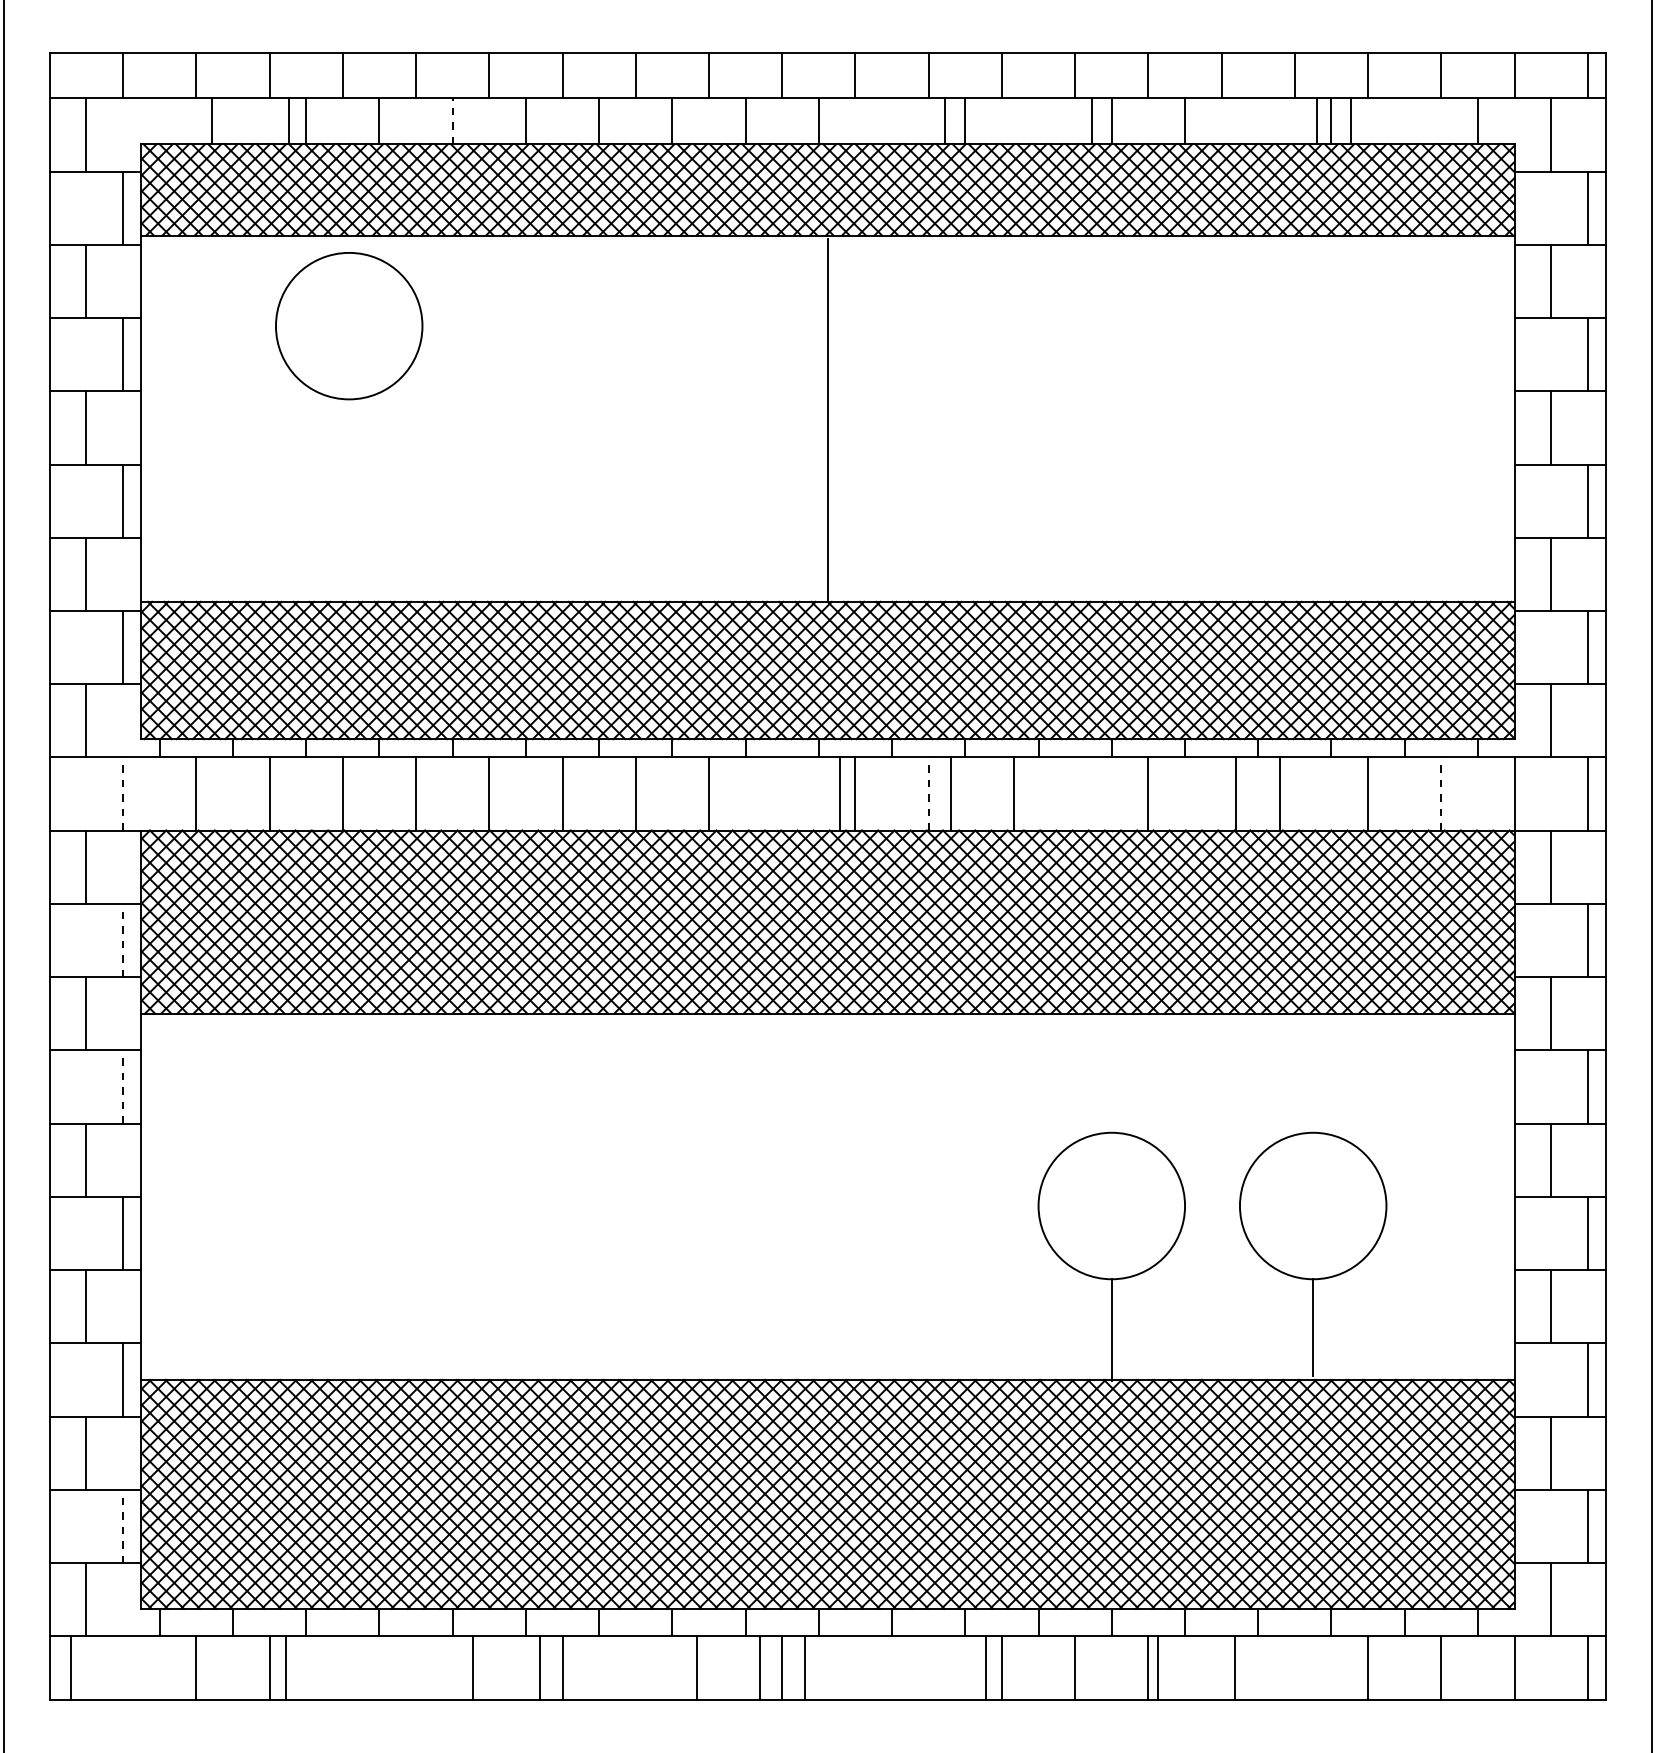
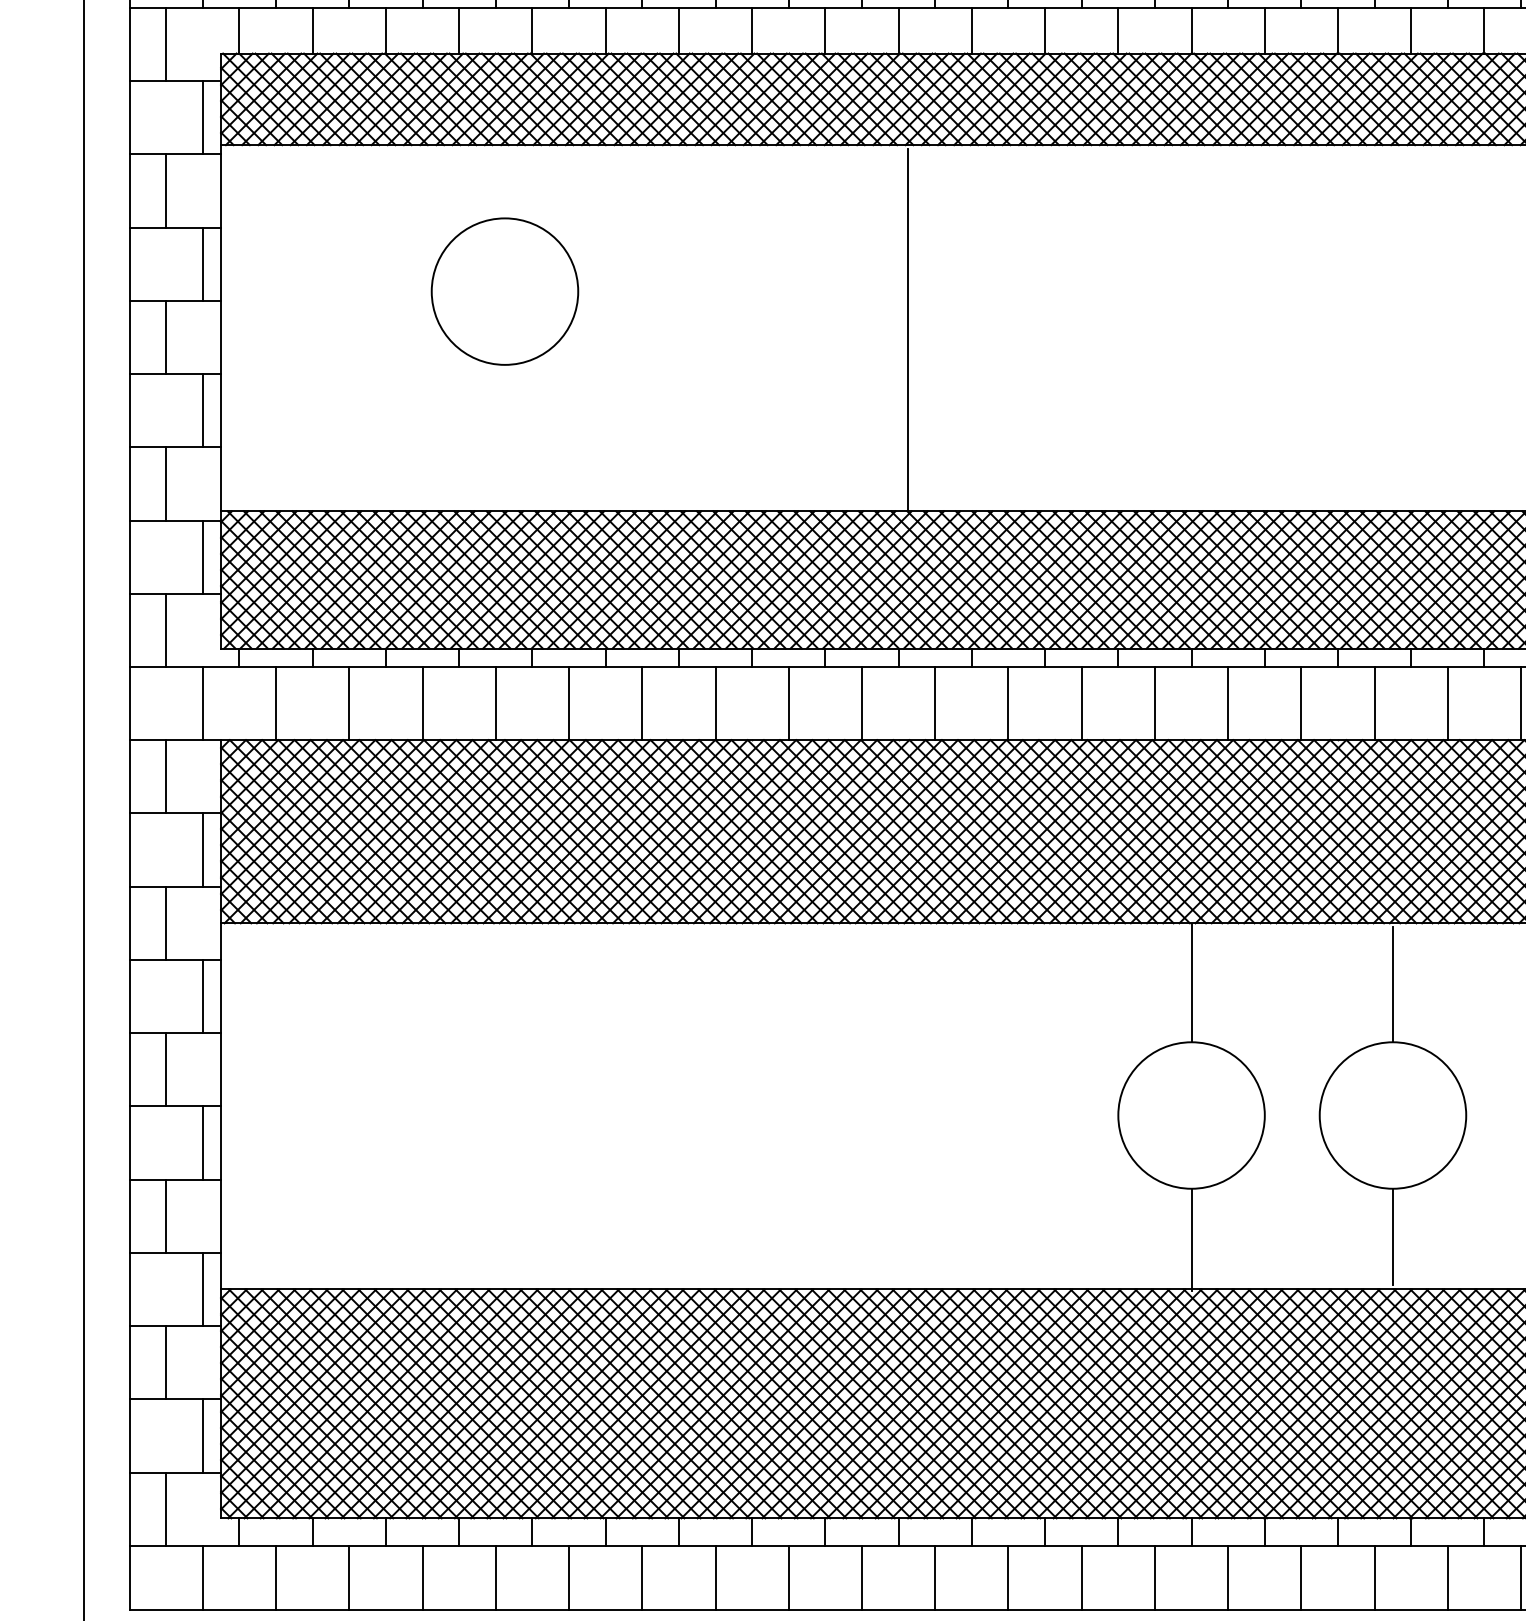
line: (211, 121) -> (239, 31), moved
line: (288, 121) -> (312, 31), moved
line: (452, 121) -> (532, 31), dashed -> solid
line: (945, 121) -> (972, 31), moved
line: (1091, 121) -> (1118, 31), moved
line: (1317, 121) -> (1338, 31), moved
line: (1350, 121) -> (1484, 31), moved
circle: (349, 326) -> (505, 292), moved
line: (840, 793) -> (862, 703), moved
line: (950, 793) -> (1081, 703), moved
line: (1014, 793) -> (1155, 703), moved
line: (1235, 793) -> (1374, 703), moved
line: (1279, 793) -> (1301, 703), moved
line: (123, 794) -> (203, 704), dashed -> solid
line: (928, 794) -> (1008, 704), dashed -> solid
line: (1441, 794) -> (1521, 704), dashed -> solid
line: (123, 940) -> (203, 850), dashed -> solid
line: (1111, 1073) -> (1191, 983), added
line: (1313, 1074) -> (1393, 984), added
line: (123, 1087) -> (203, 997), dashed -> solid
line: (123, 1526) -> (203, 1436), dashed -> solid
line: (71, 1668) -> (203, 1578), moved
line: (285, 1668) -> (422, 1578), moved
line: (473, 1668) -> (496, 1578), moved
line: (540, 1668) -> (569, 1578), moved
line: (696, 1668) -> (715, 1578), moved
line: (760, 1668) -> (789, 1578), moved
line: (805, 1668) -> (935, 1578), moved
line: (985, 1668) -> (1008, 1578), moved
line: (1157, 1668) -> (1301, 1578), moved
line: (1234, 1668) -> (1374, 1578), moved

